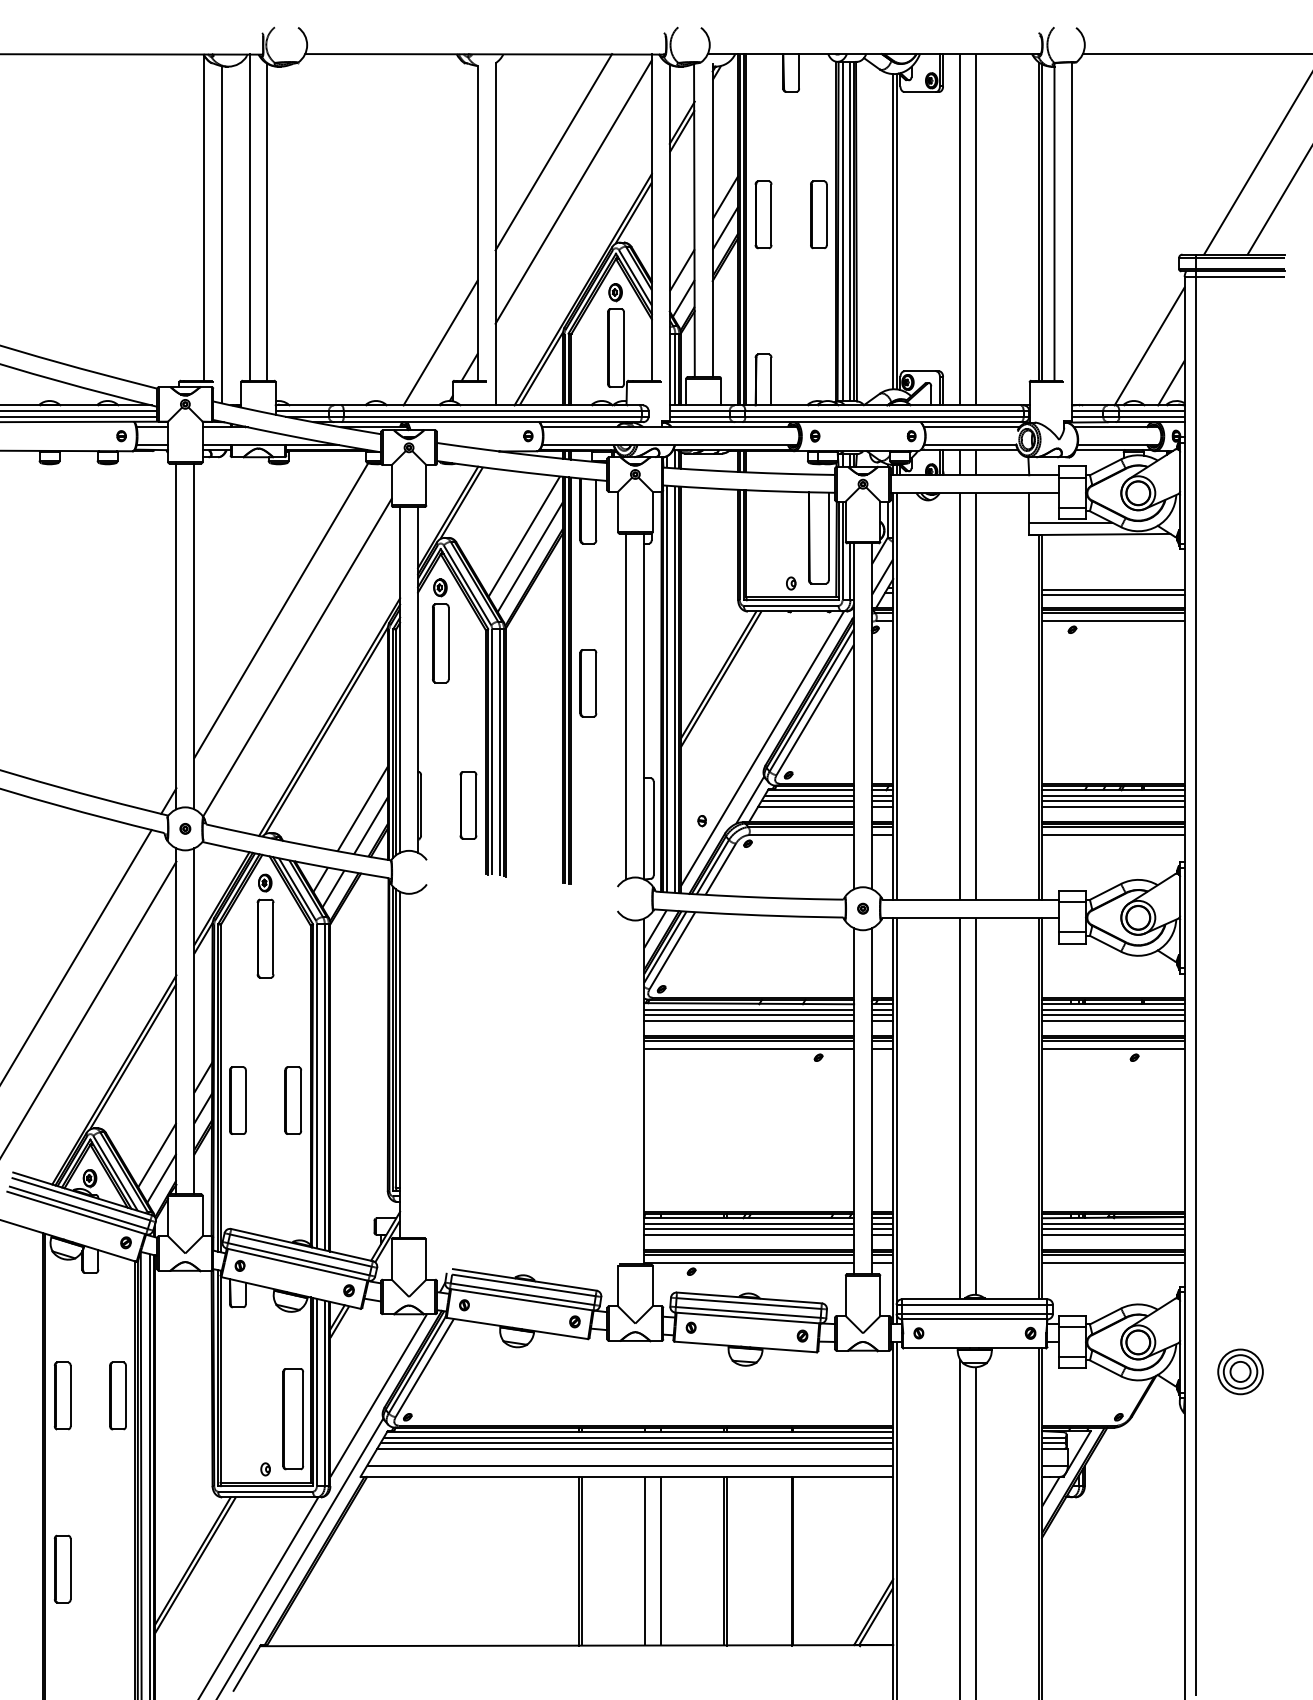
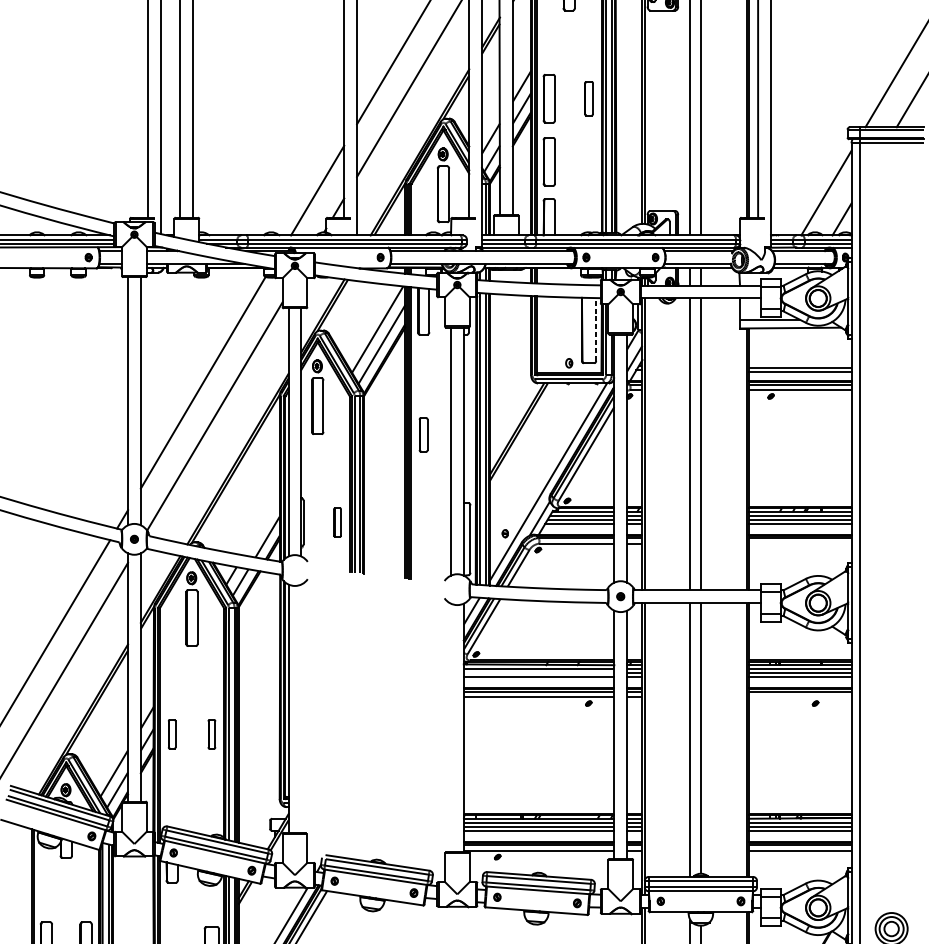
part: (818, 214) -> (588, 98), size x0.7
part: (763, 302) -> (549, 161), added
line: (828, 536) -> (595, 329), solid -> dashed
part: (588, 683) -> (423, 435), size x0.7
part: (468, 805) -> (337, 522), size x0.6
line: (362, 808) -> (261, 524), removed
line: (1113, 835) -> (800, 544), removed
line: (749, 1015) -> (539, 673), removed
line: (1113, 1049) -> (800, 697), removed
part: (237, 1100) -> (171, 734), size x0.6
part: (293, 1100) -> (212, 734), size x0.6

